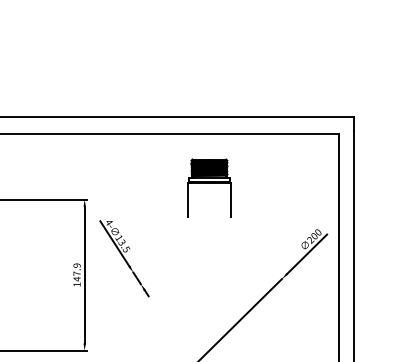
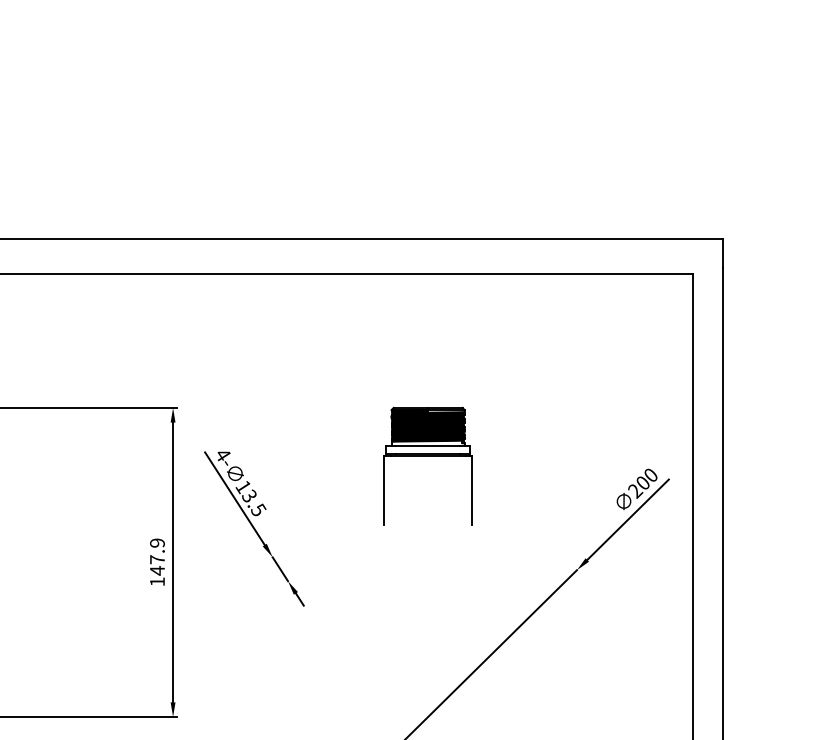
part: (209, 187) -> (428, 465), moved

